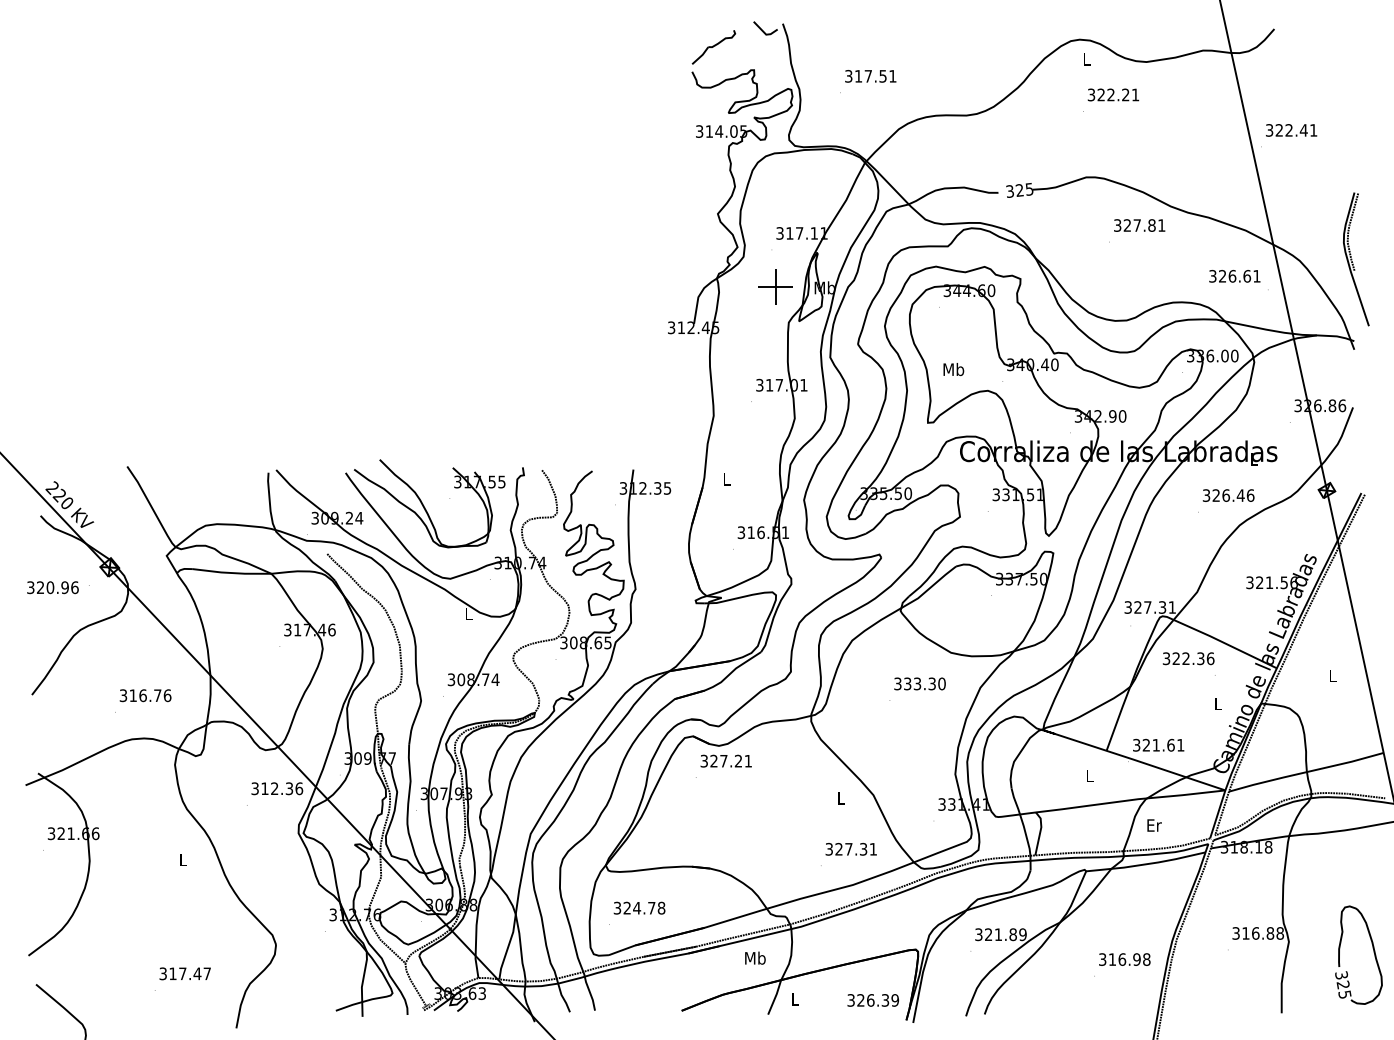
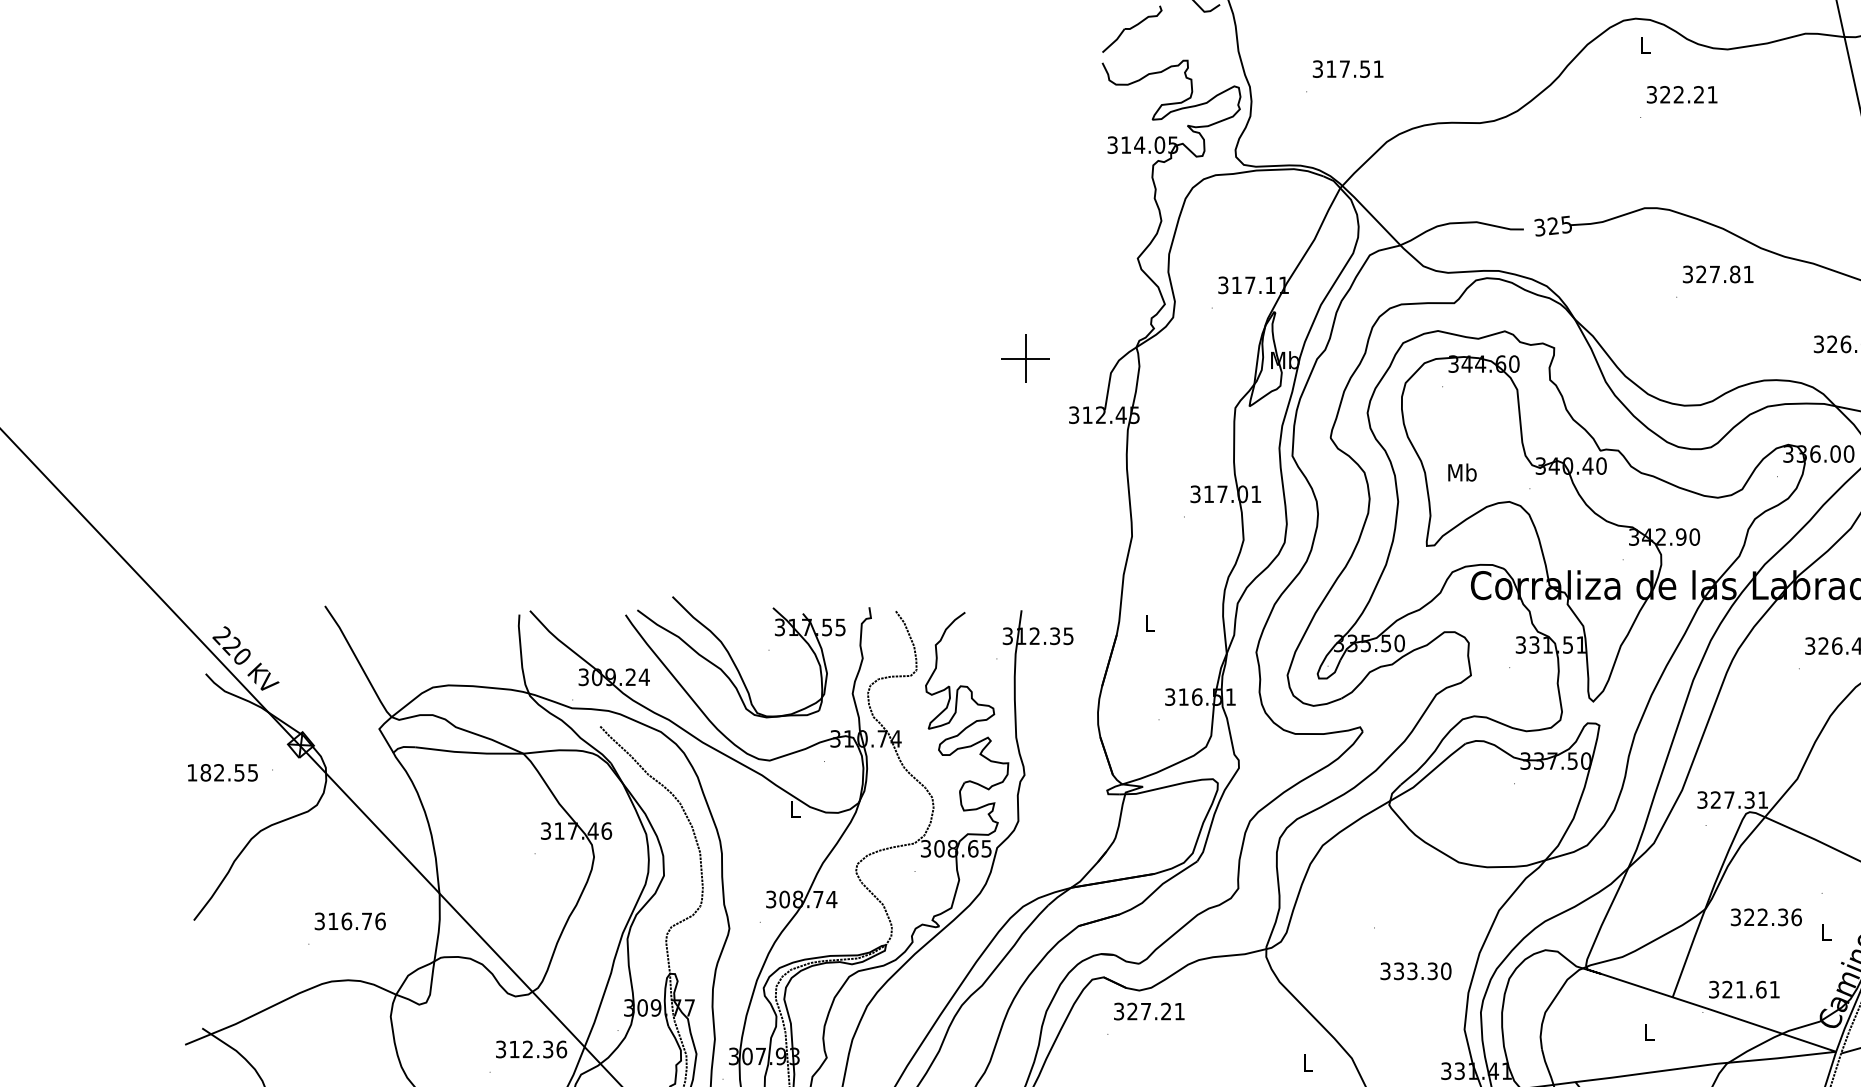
part: (775, 286) -> (1025, 358), moved
text: (52, 587) -> (222, 772), 320.96 -> 182.55
text: (1188, 658) -> (1766, 917), moved
text: (919, 683) -> (1415, 970), moved

